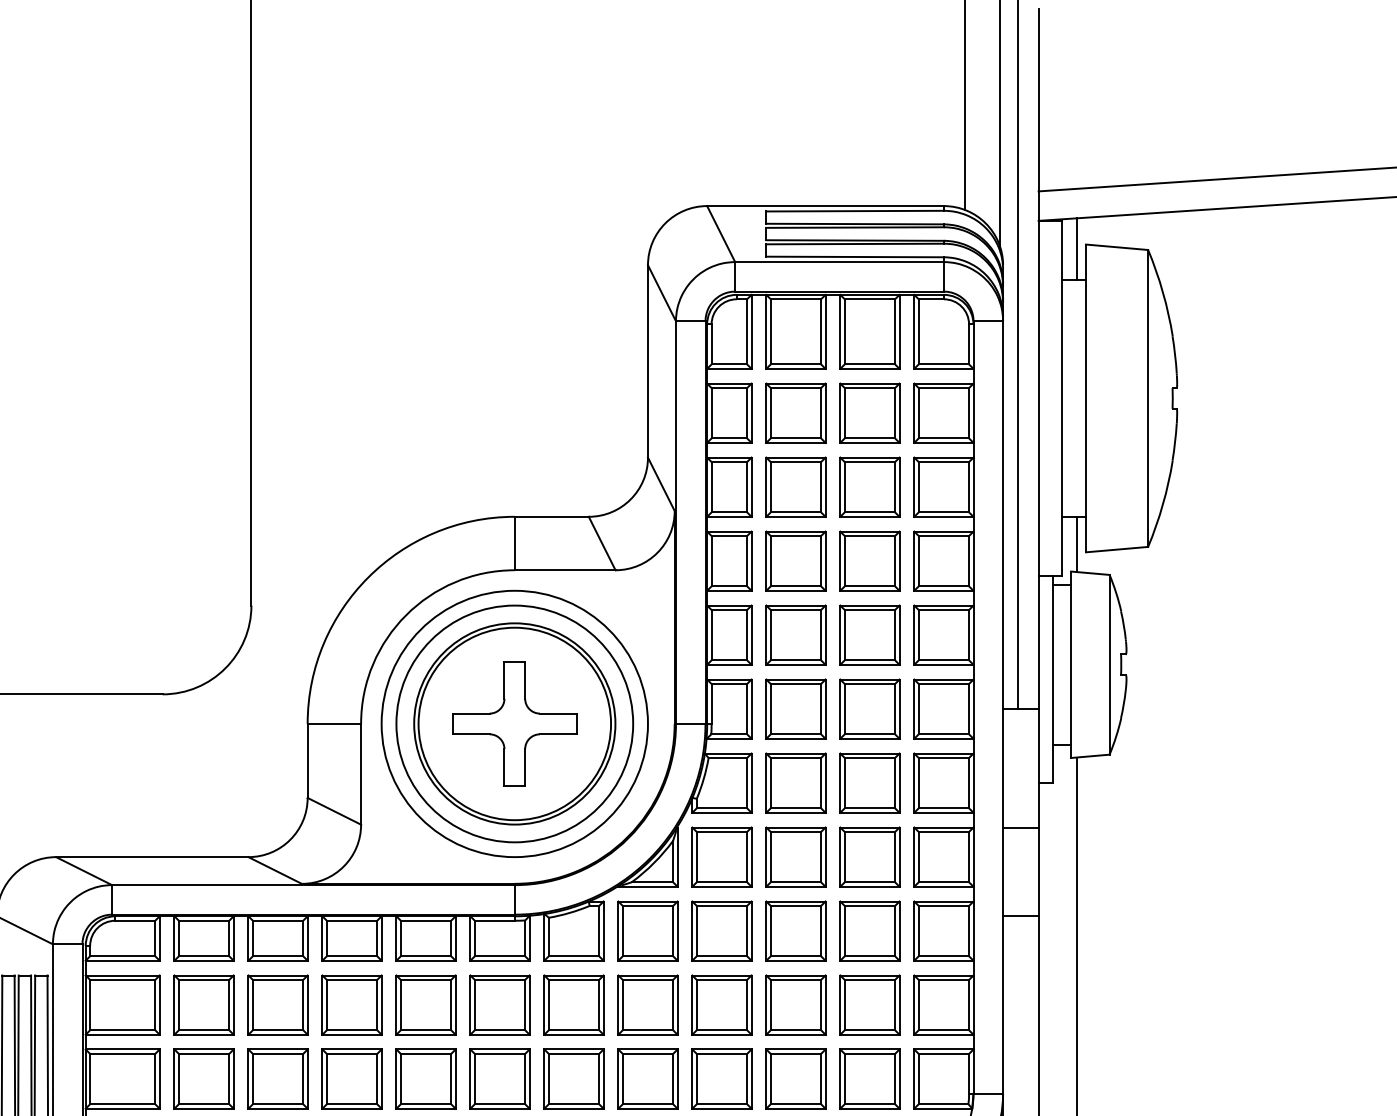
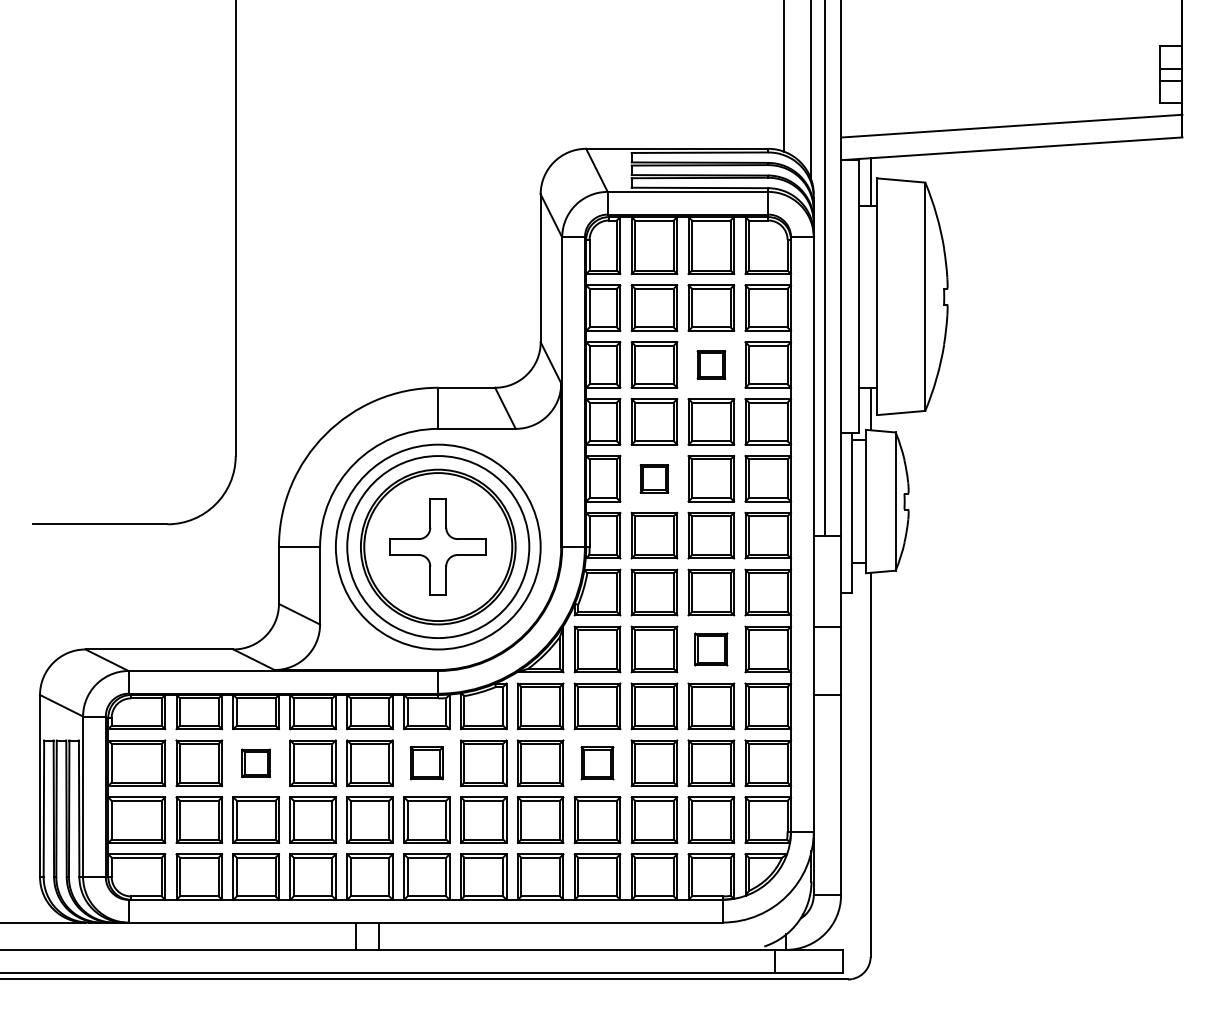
part: (870, 486) -> (711, 364), size x0.6
part: (795, 634) -> (654, 478), size x0.6
part: (870, 857) -> (711, 649), size x0.7
part: (277, 1005) -> (255, 763), size x0.6
part: (499, 1005) -> (426, 763), size x0.7
part: (721, 1005) -> (597, 763), size x0.7

